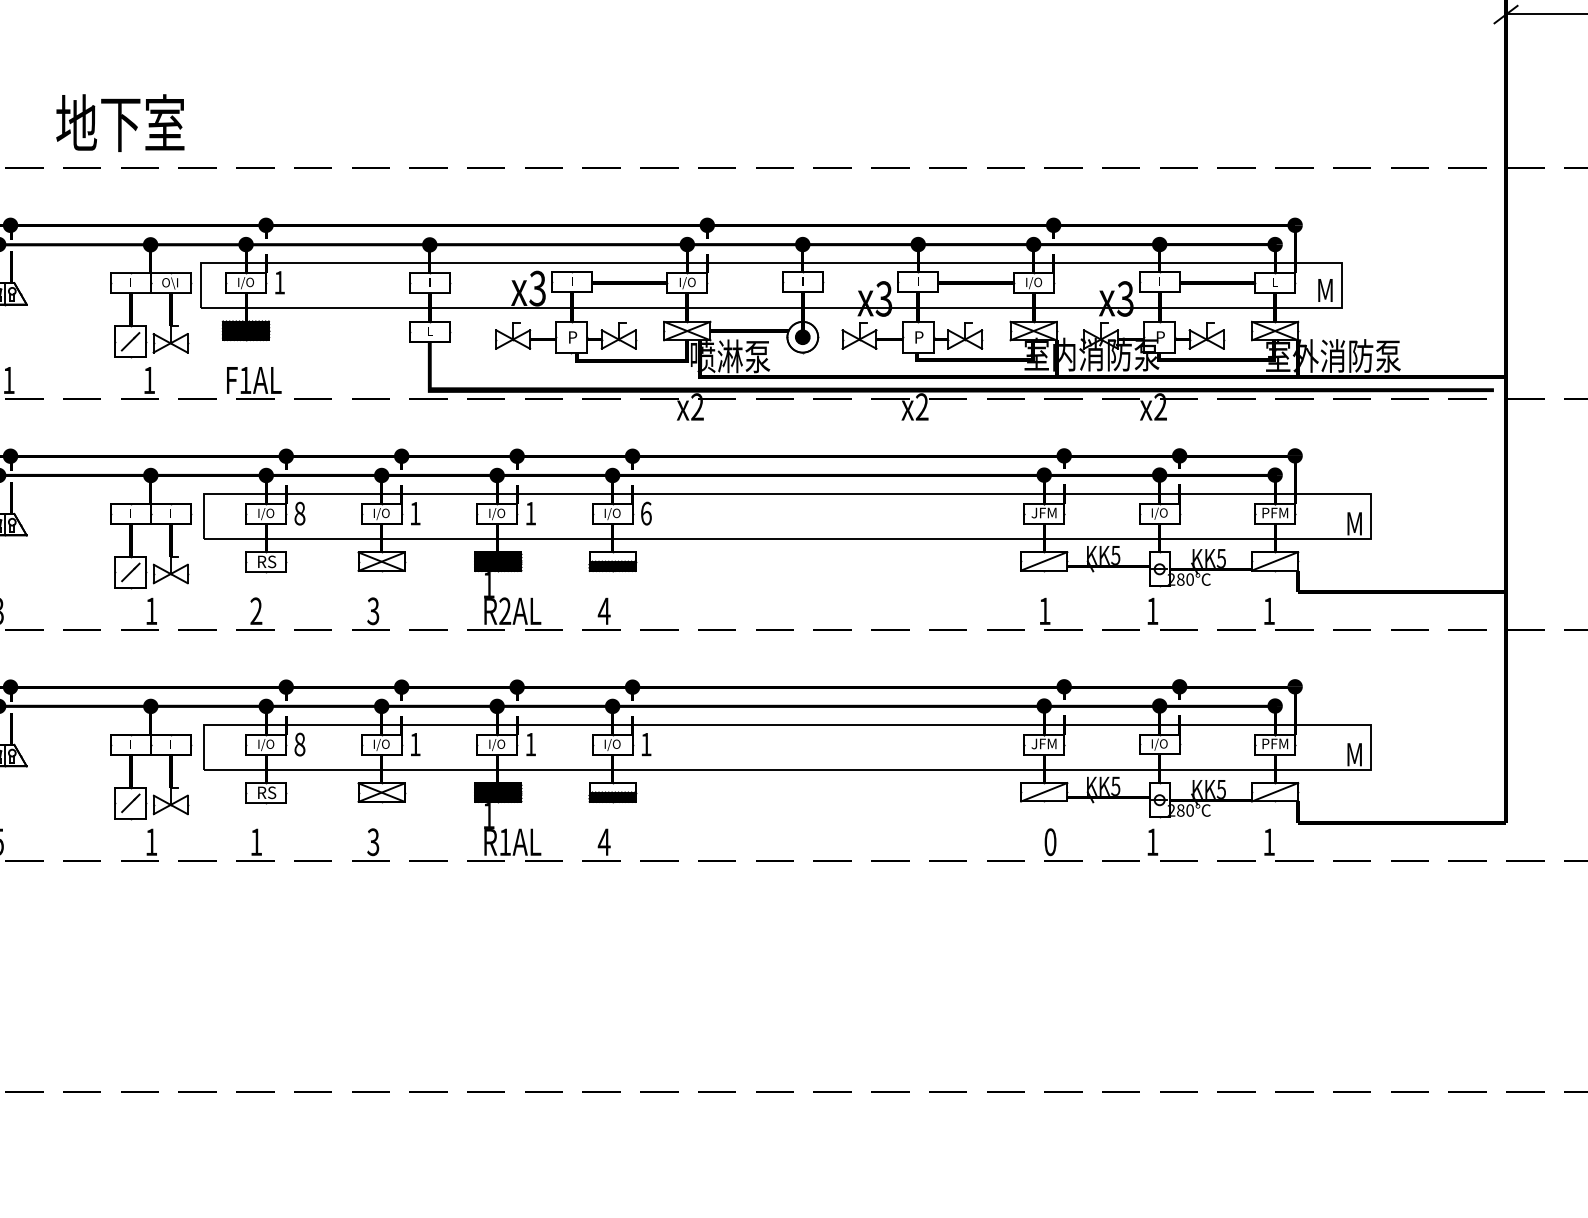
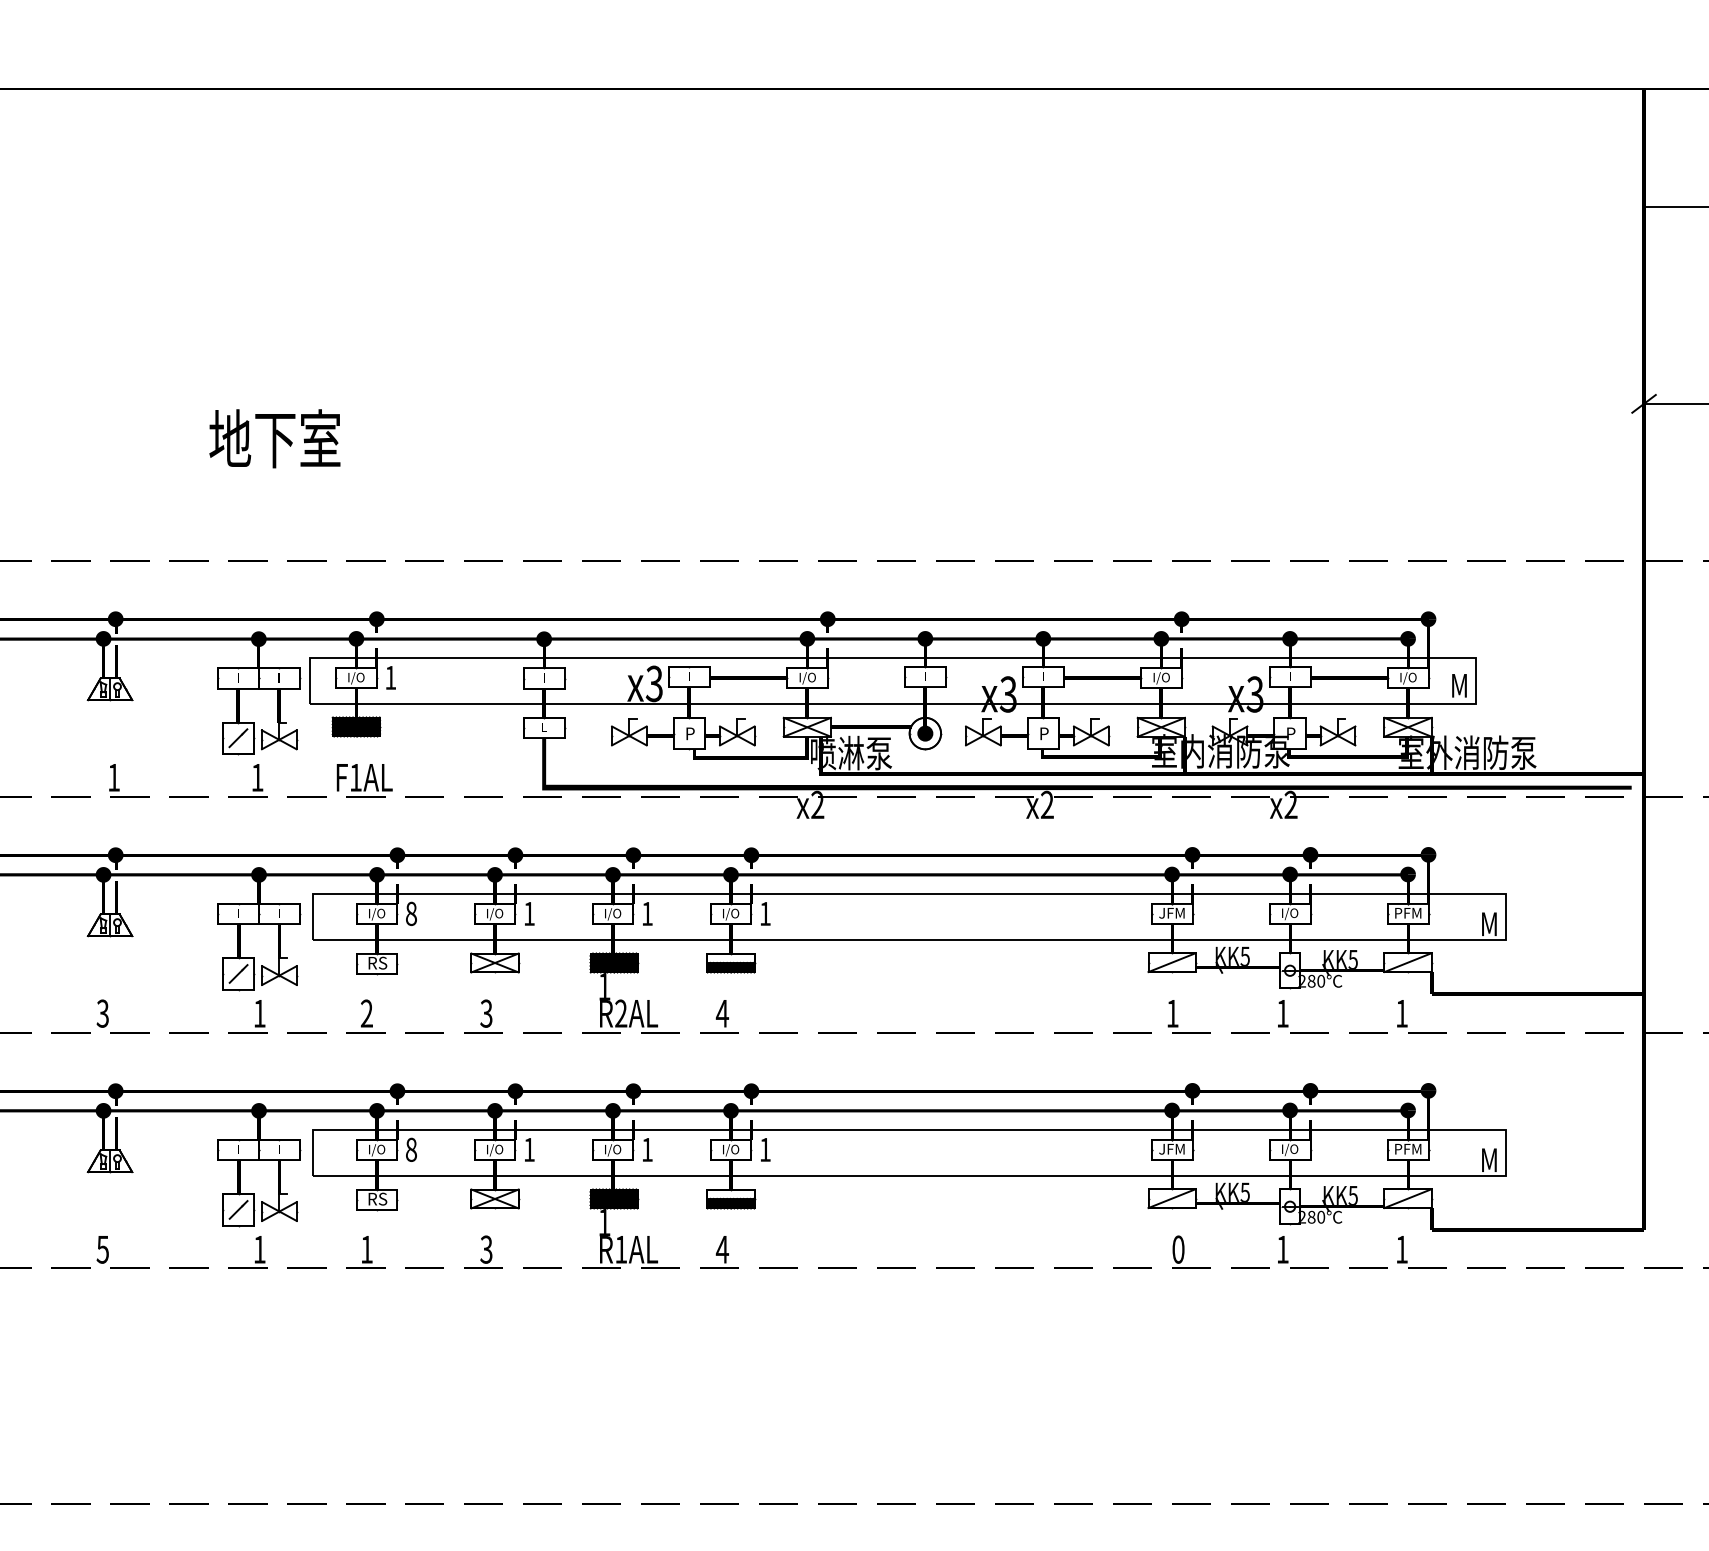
text: (119, 122) -> (274, 438), moved
text: (169, 283) -> (278, 678), I/O -> I
text: (1275, 283) -> (1408, 678), L -> I/O
text: (646, 513) -> (765, 913), 6 -> 1

